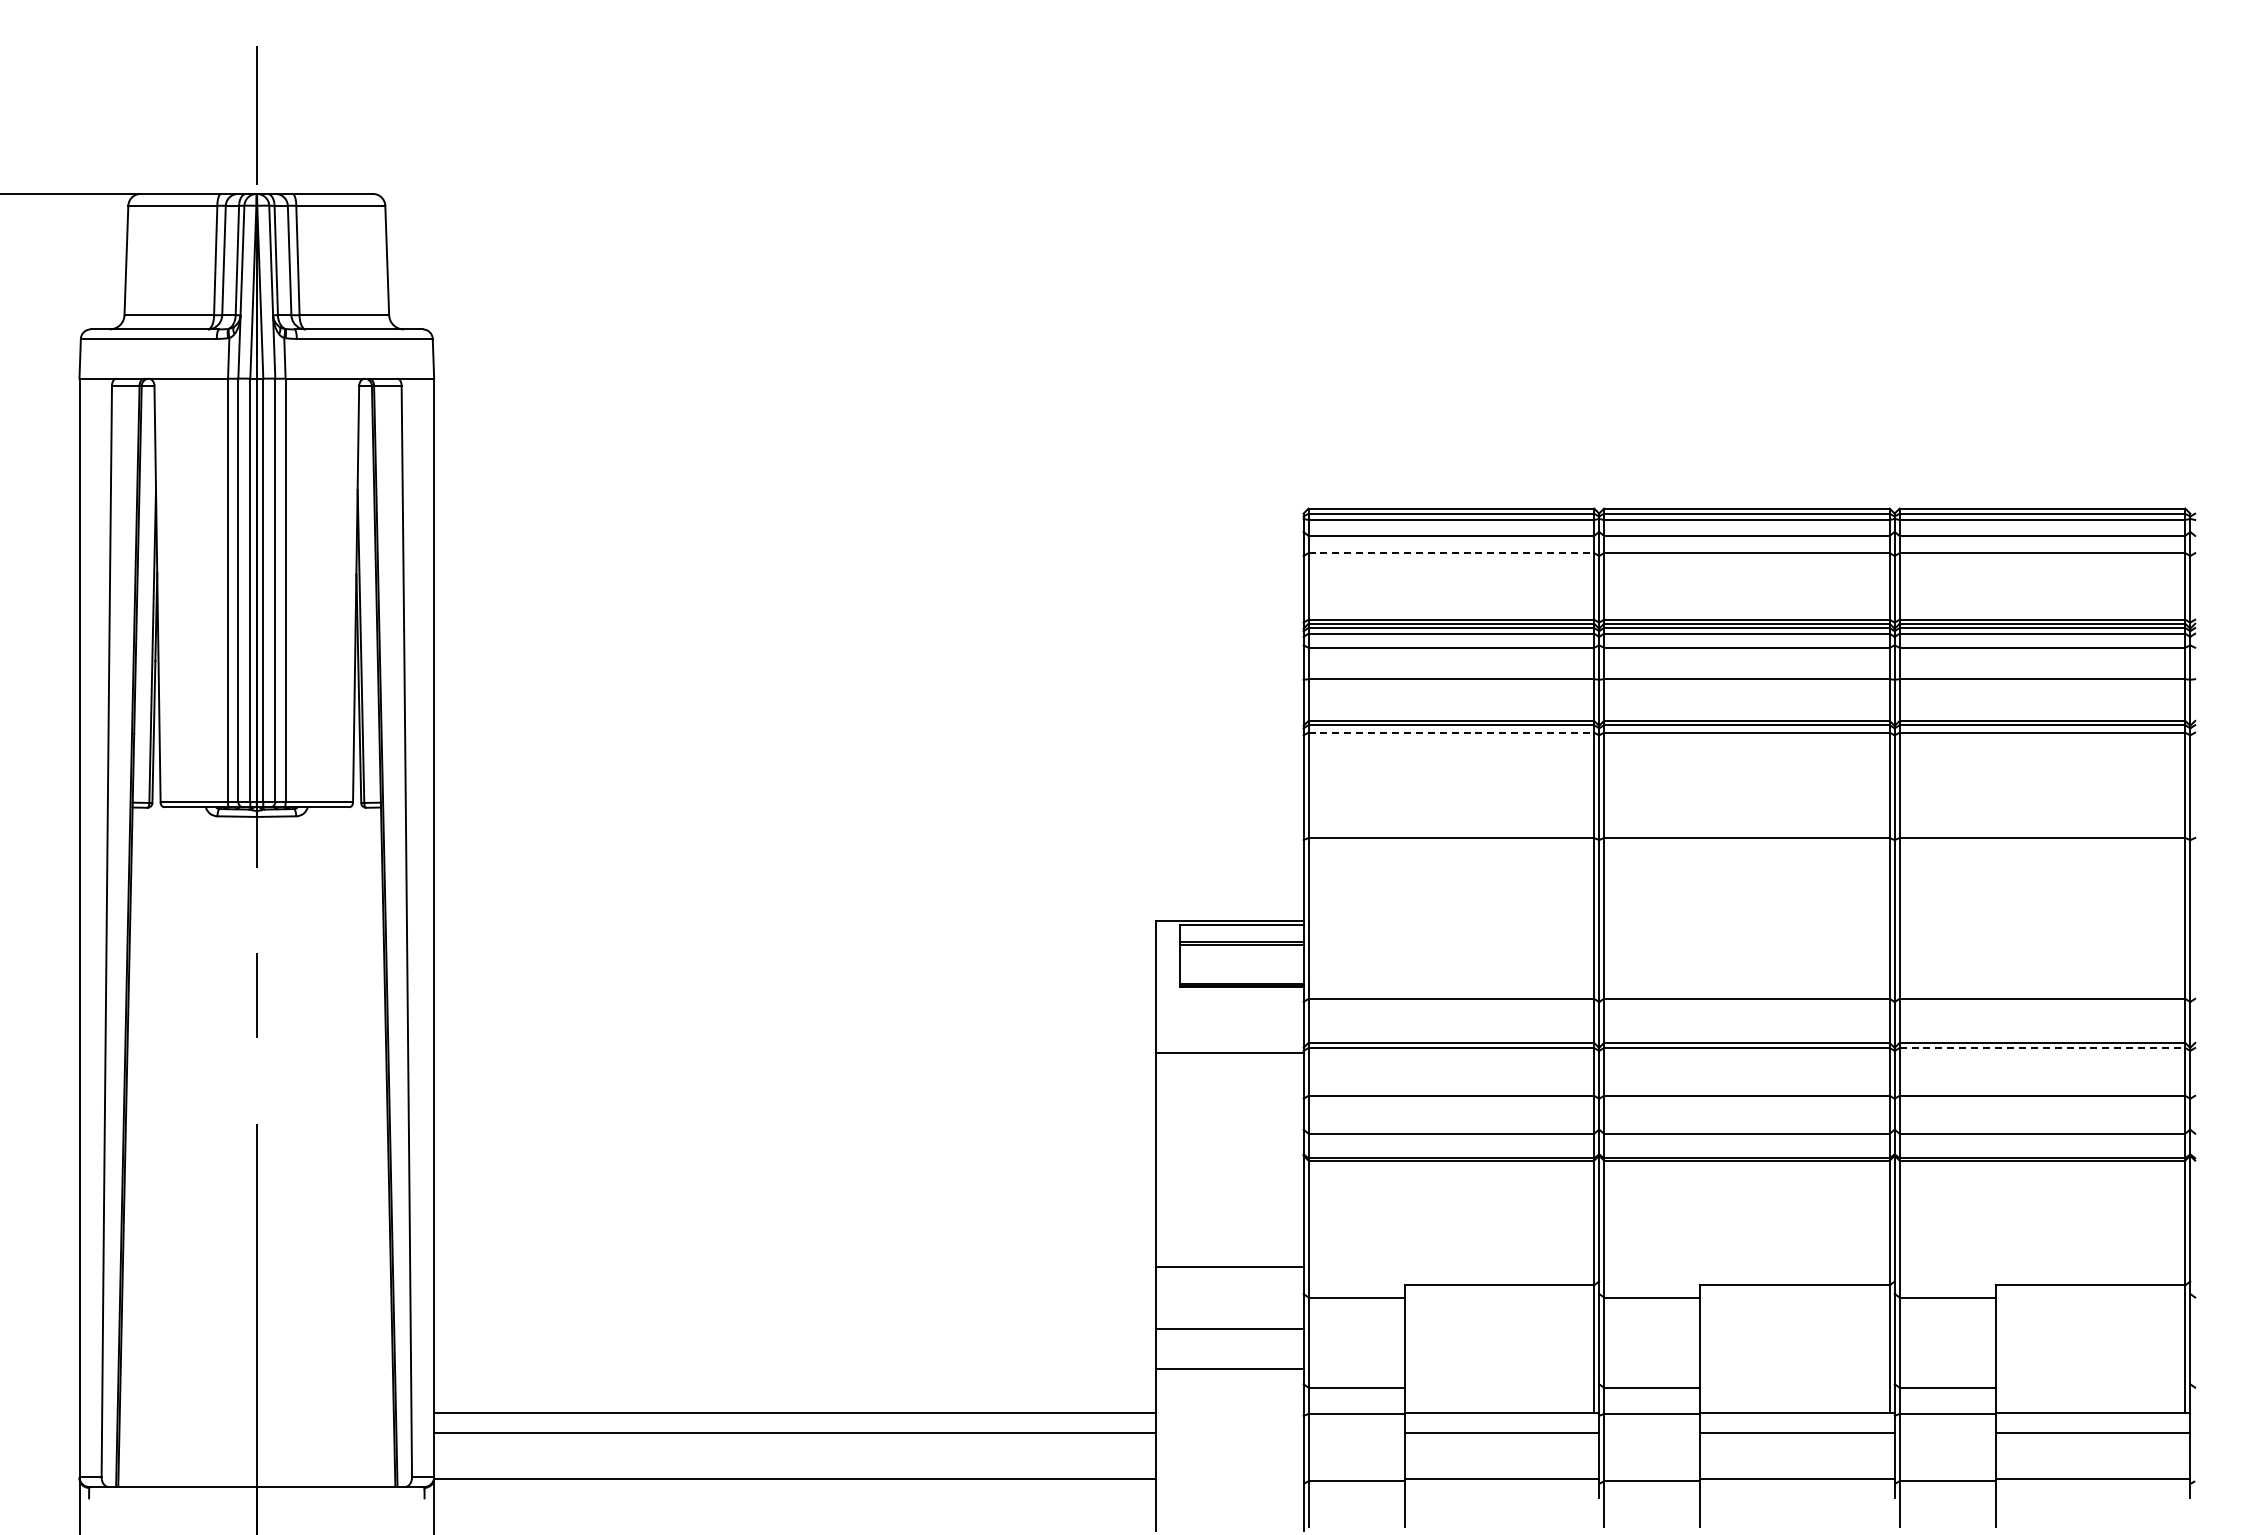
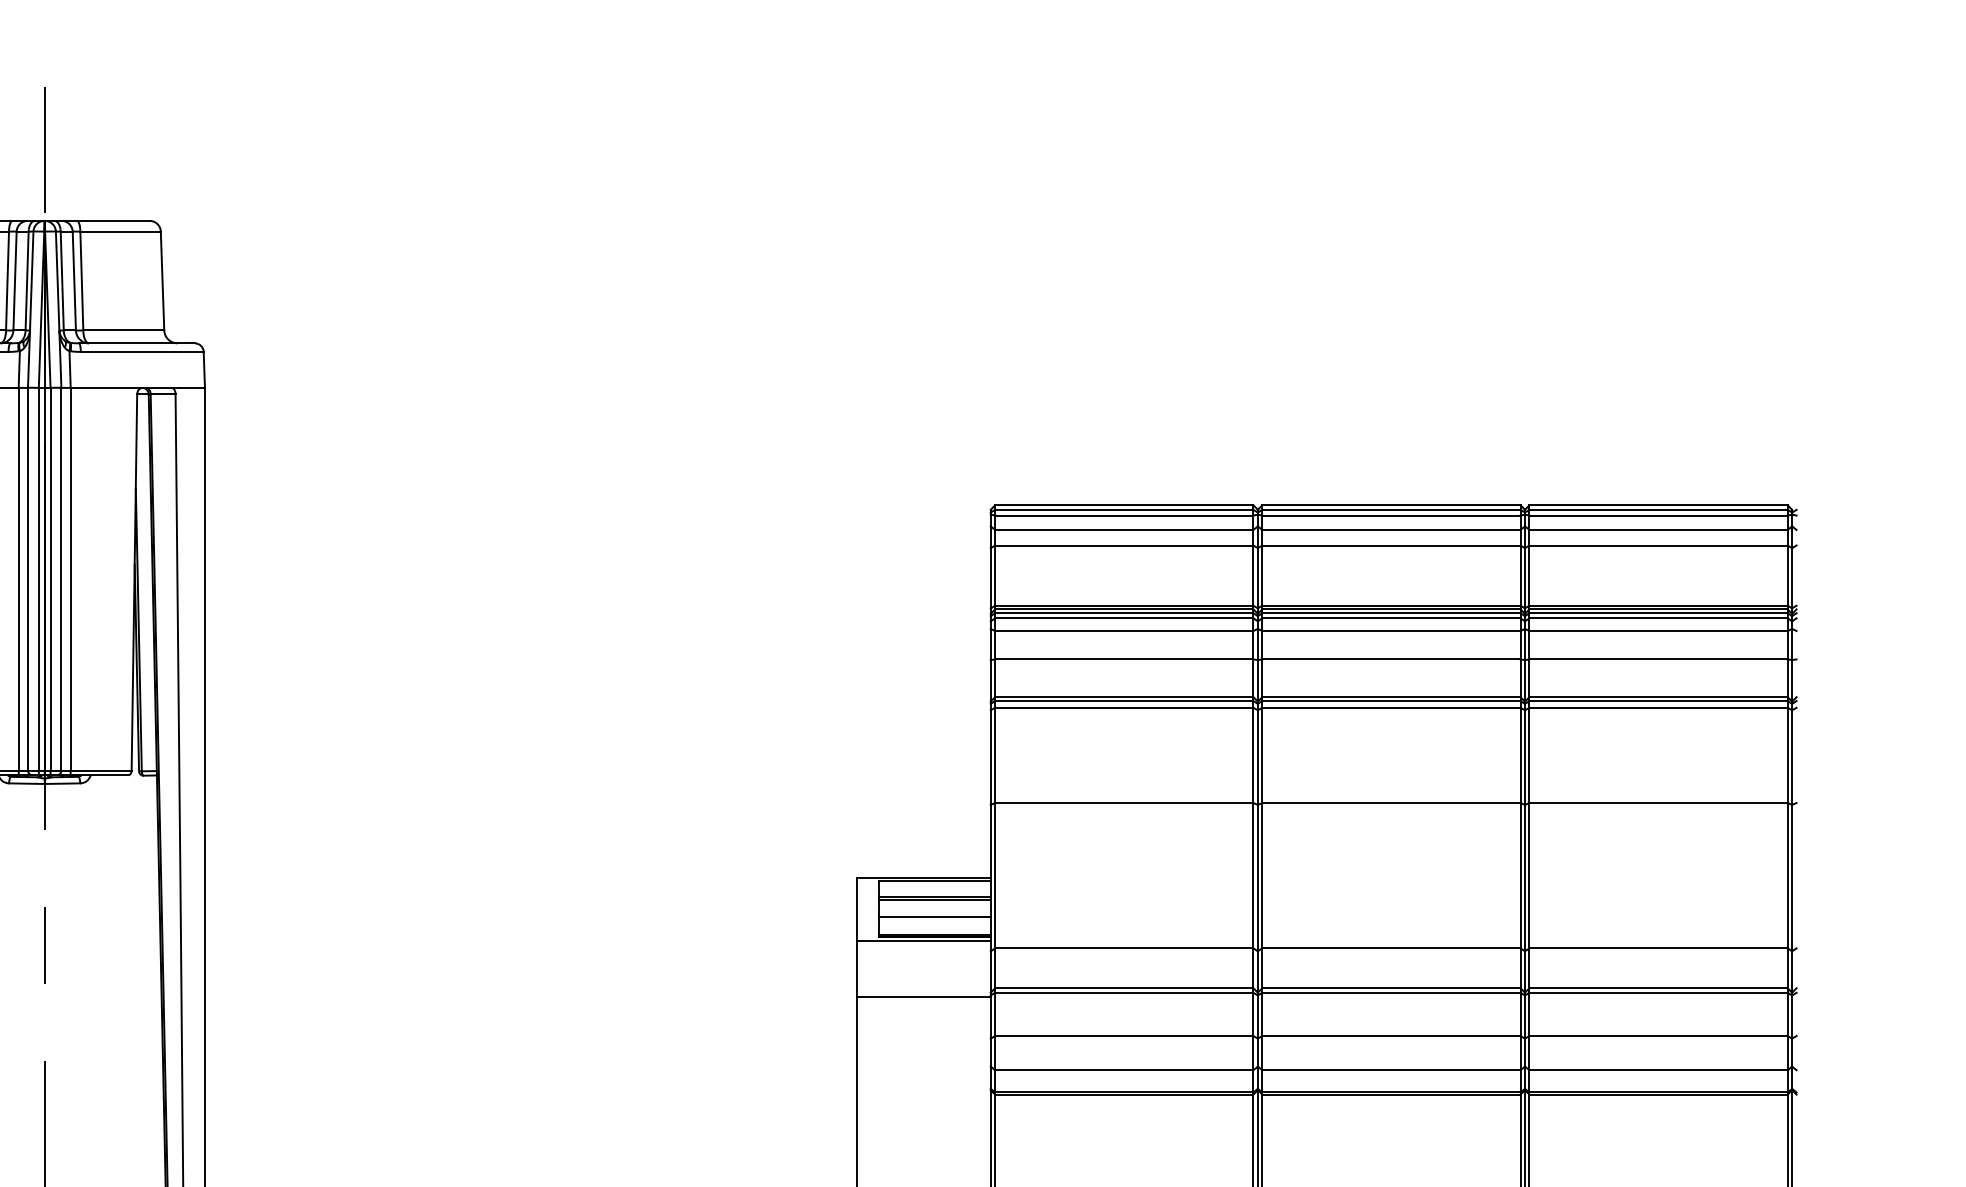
line: (1451, 553) -> (1124, 545), dashed -> solid
line: (1451, 732) -> (1124, 707), dashed -> solid
line: (1241, 964) -> (934, 917), added
line: (1229, 990) -> (923, 940), added
line: (2042, 1048) -> (1658, 993), dashed -> solid

